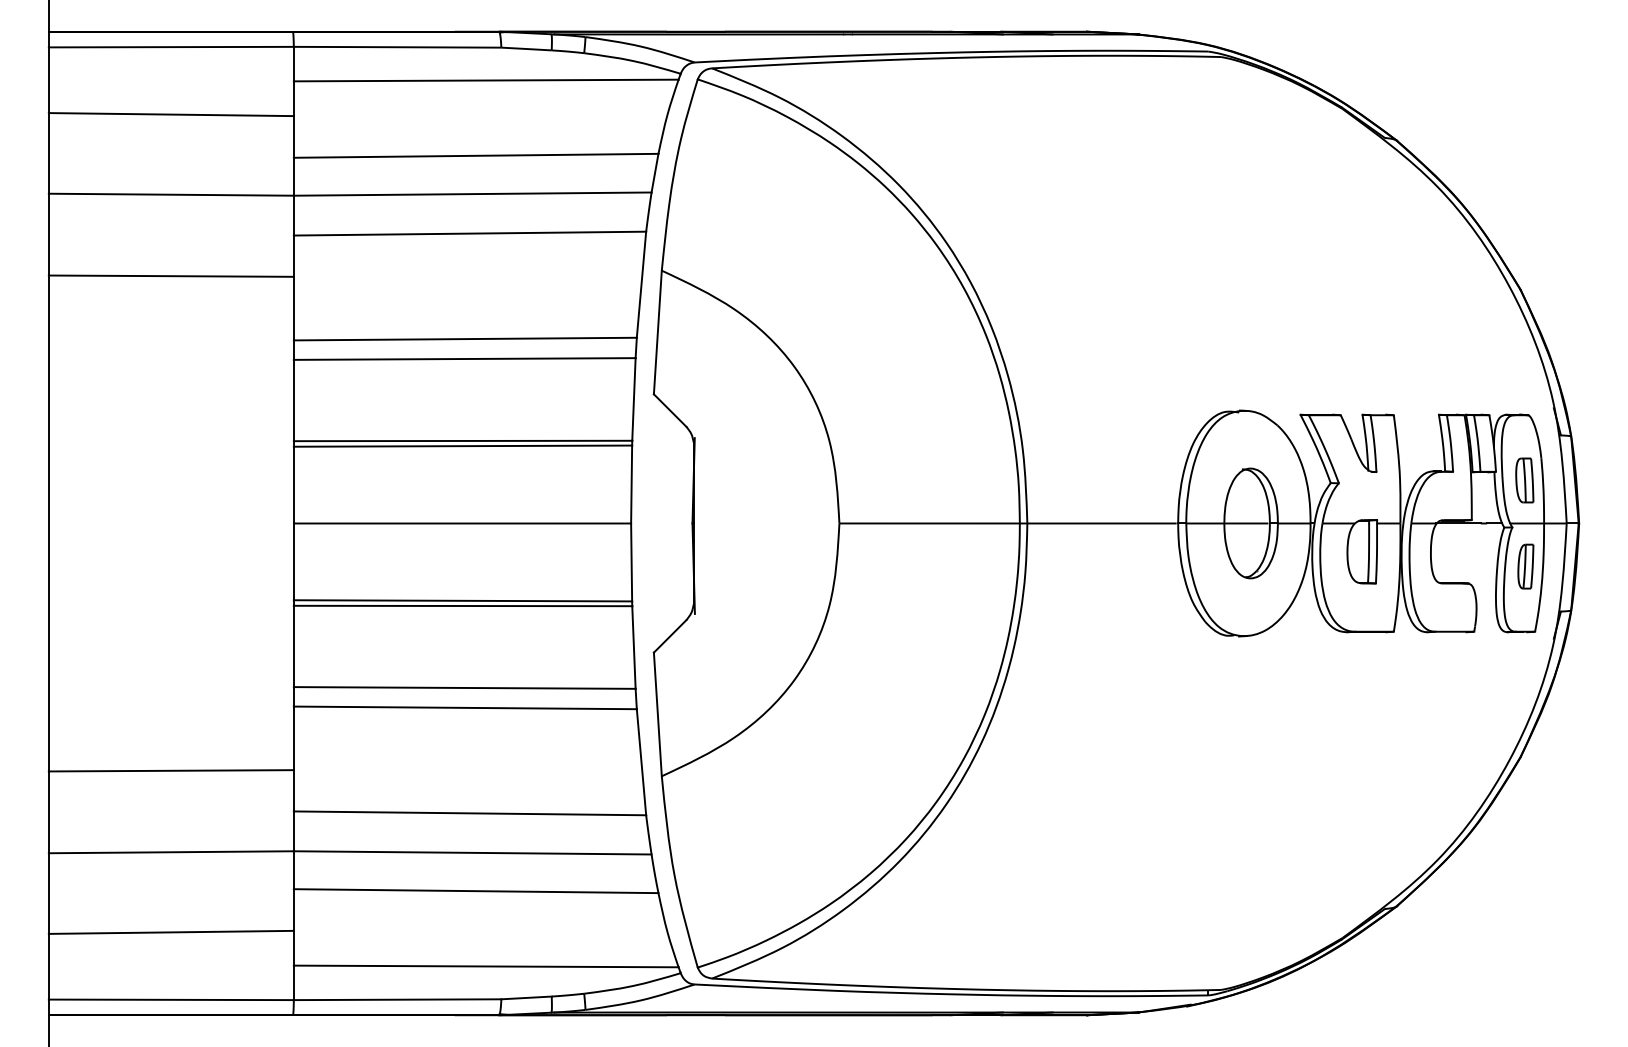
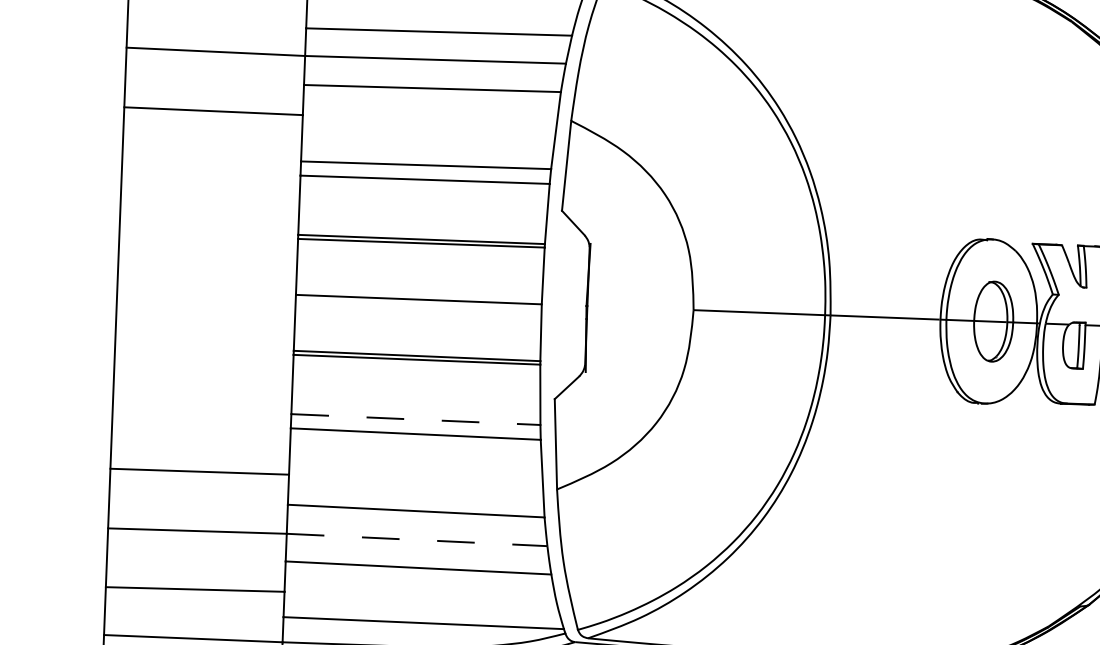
line: (464, 687) -> (415, 419), solid -> dashed
line: (472, 852) -> (416, 539), solid -> dashed

